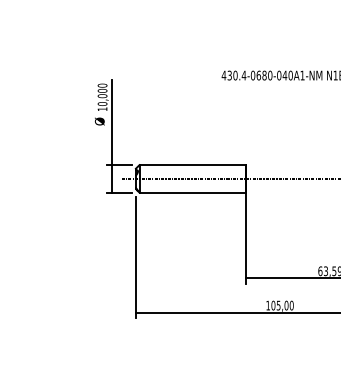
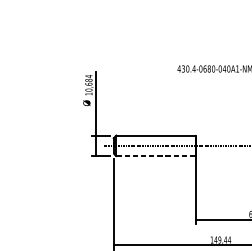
text: (102, 90) -> (88, 80), 10,000 -> 10,684
line: (193, 192) -> (156, 155), solid -> dashed
text: (282, 305) -> (222, 239), 105,00 -> 149,44

